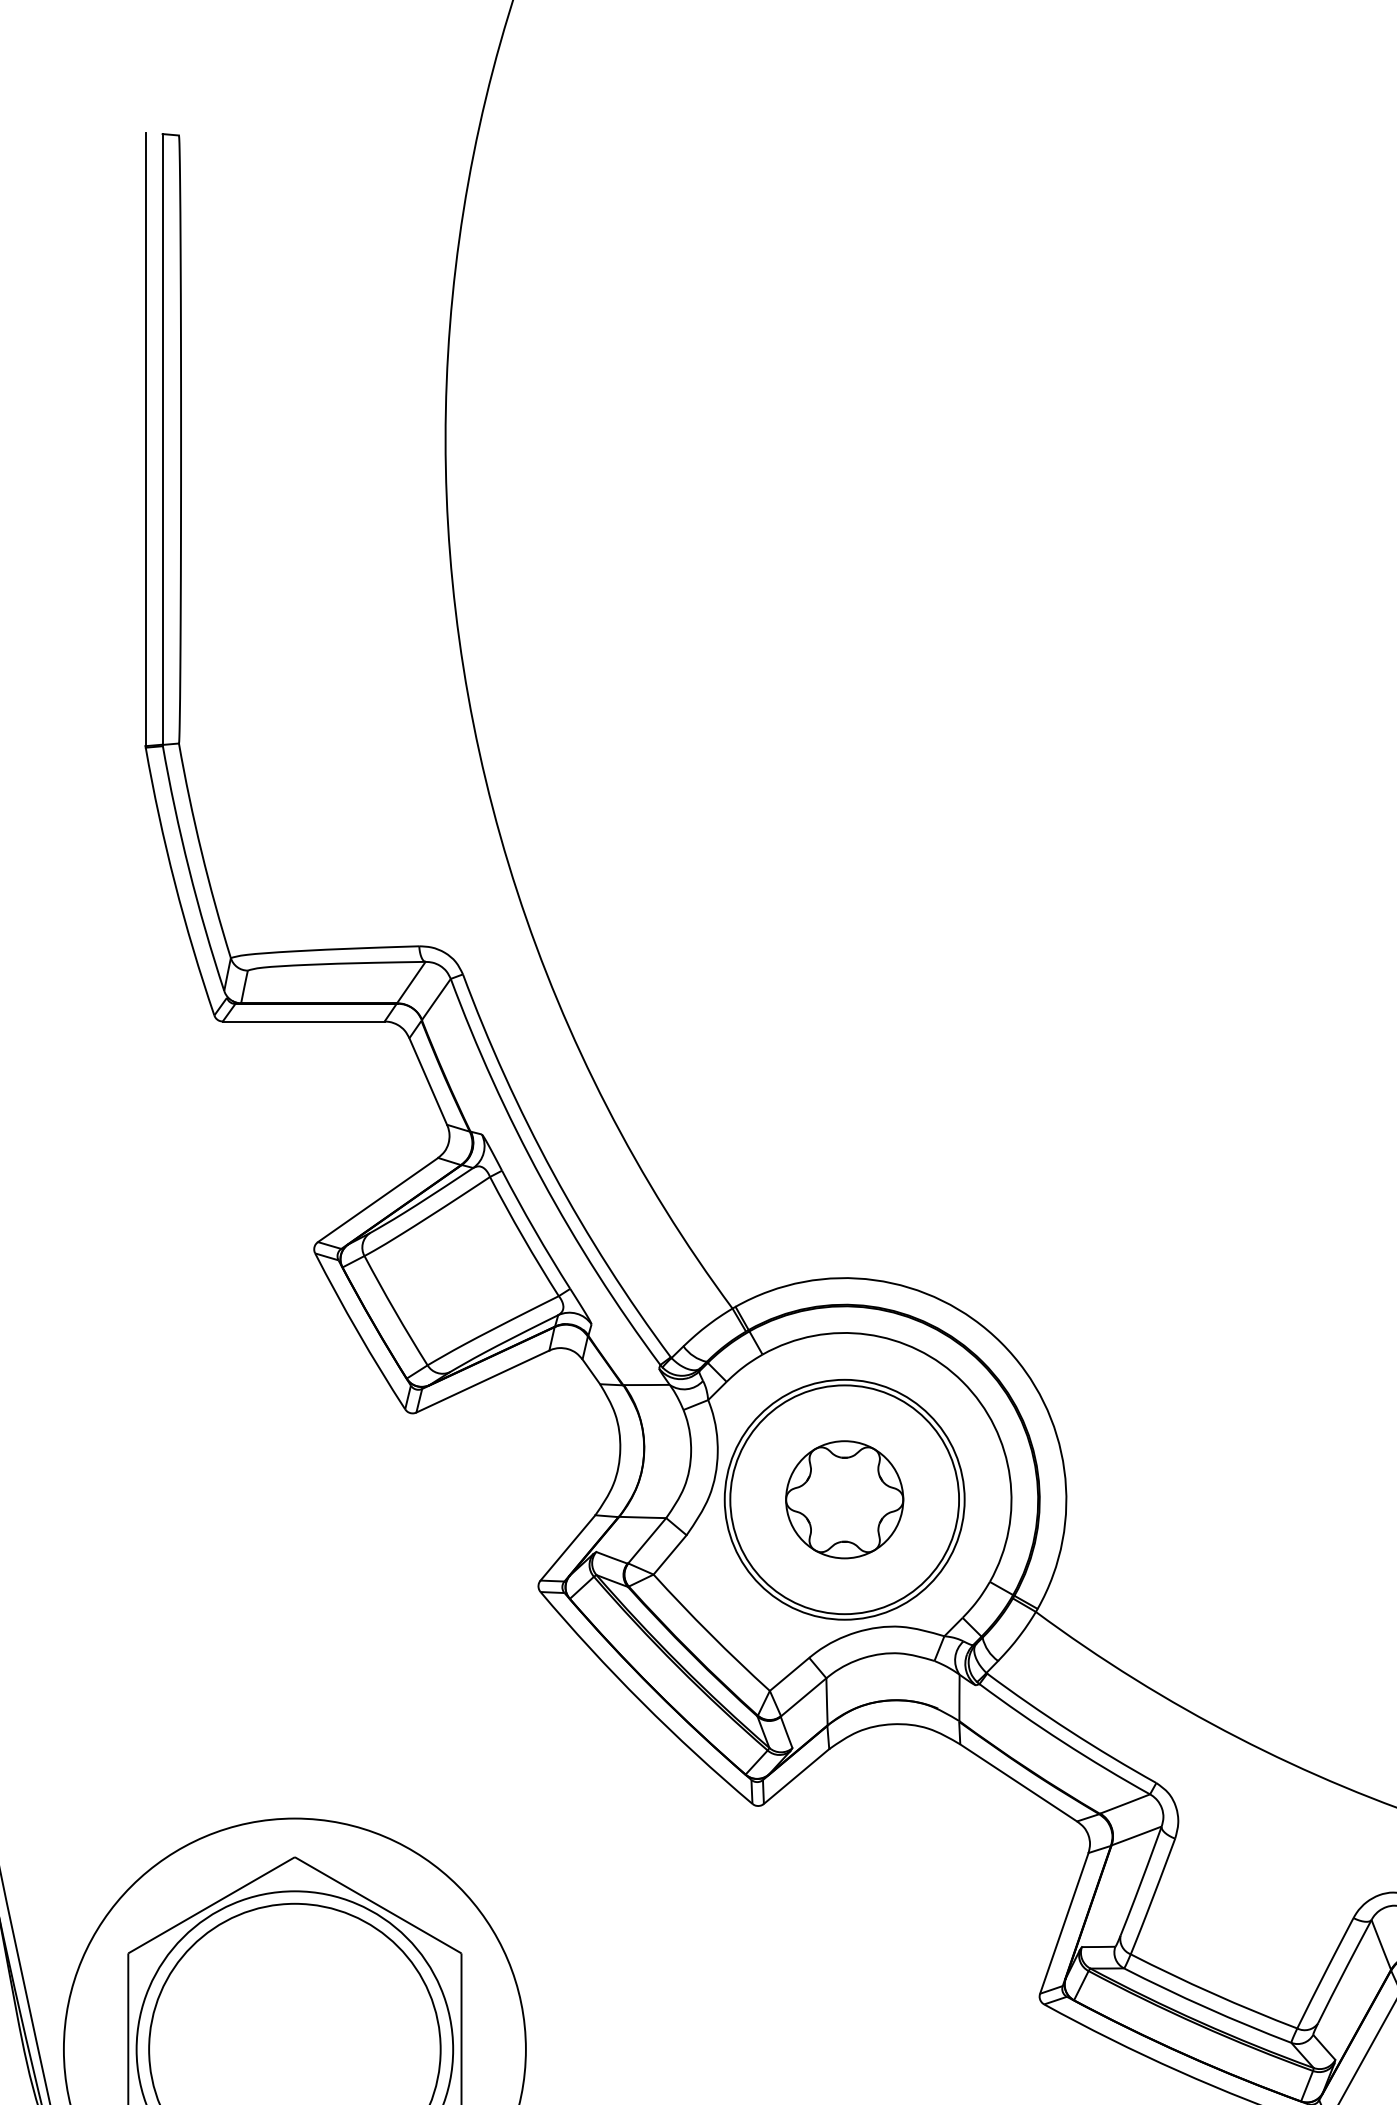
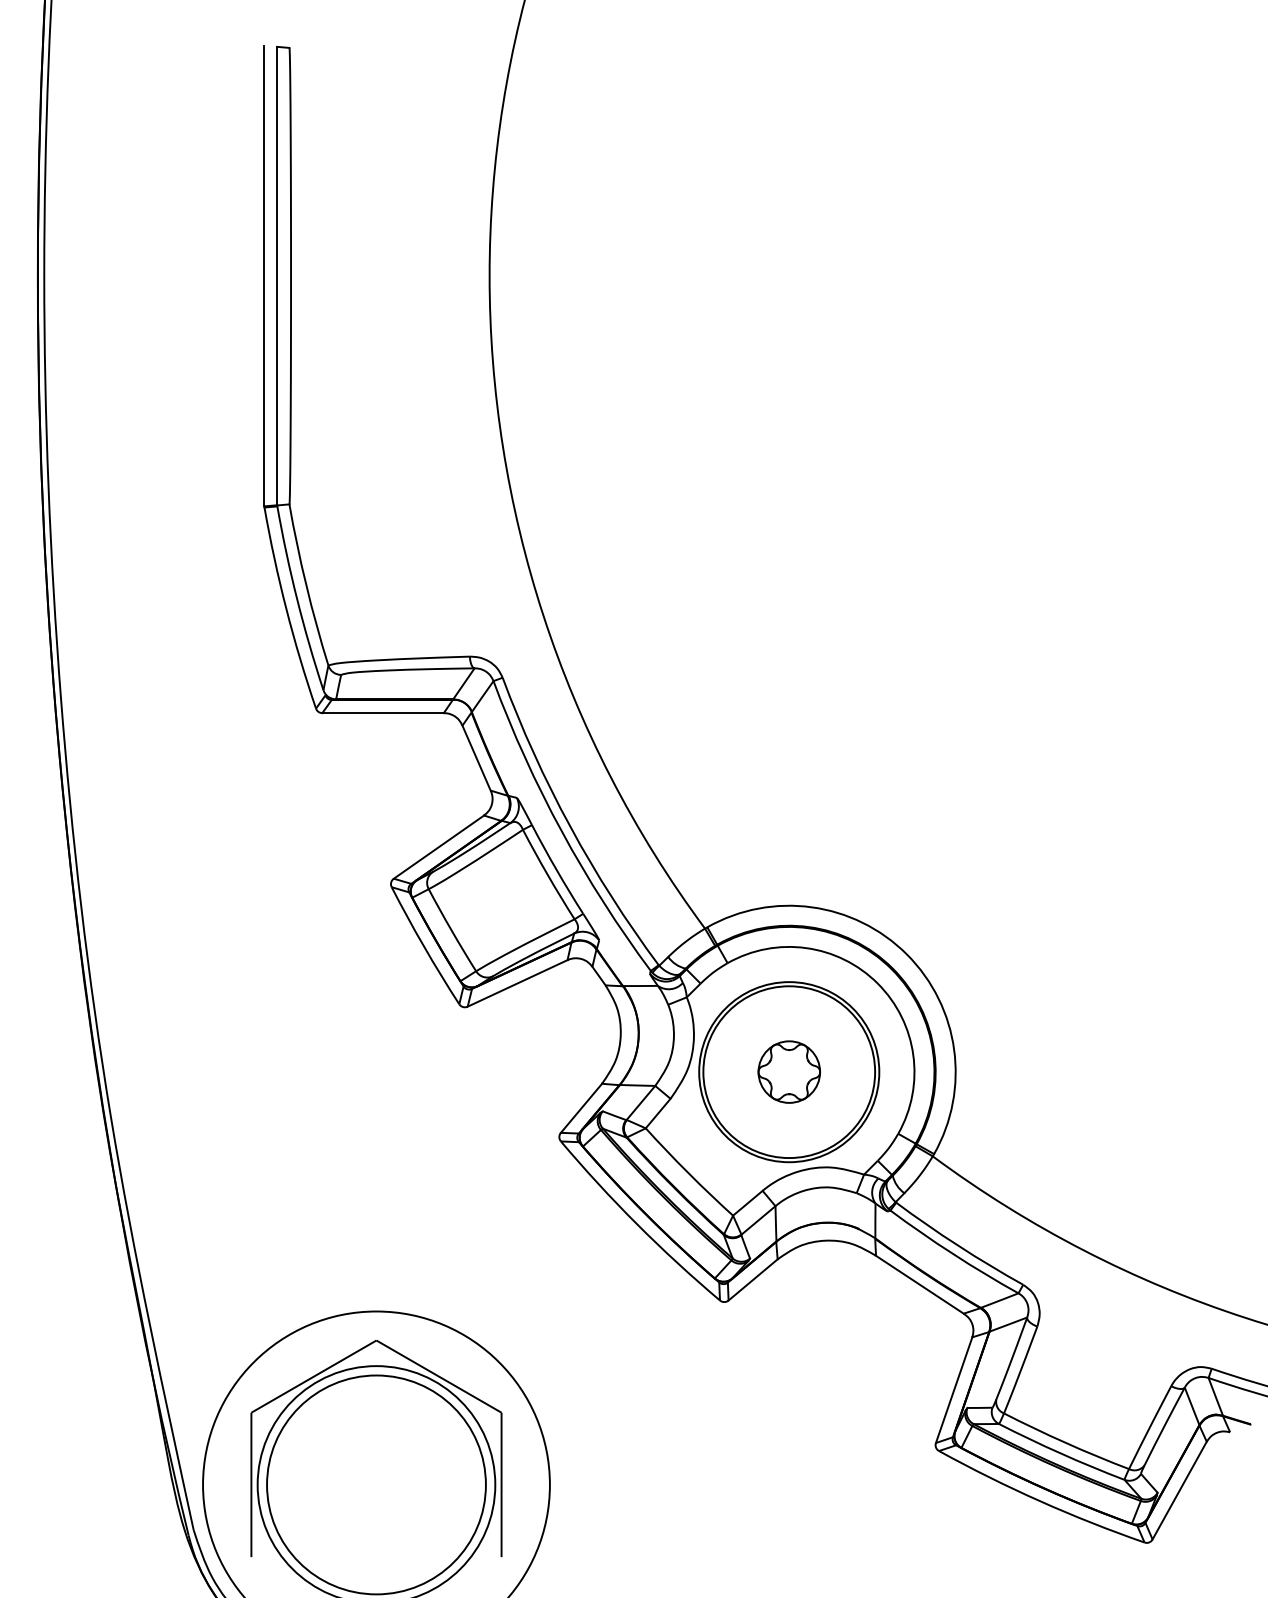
part: (845, 1498) -> (789, 1071), size x0.7

